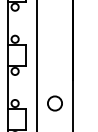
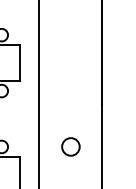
circle: (54, 103) -> (70, 146), size x0.71

